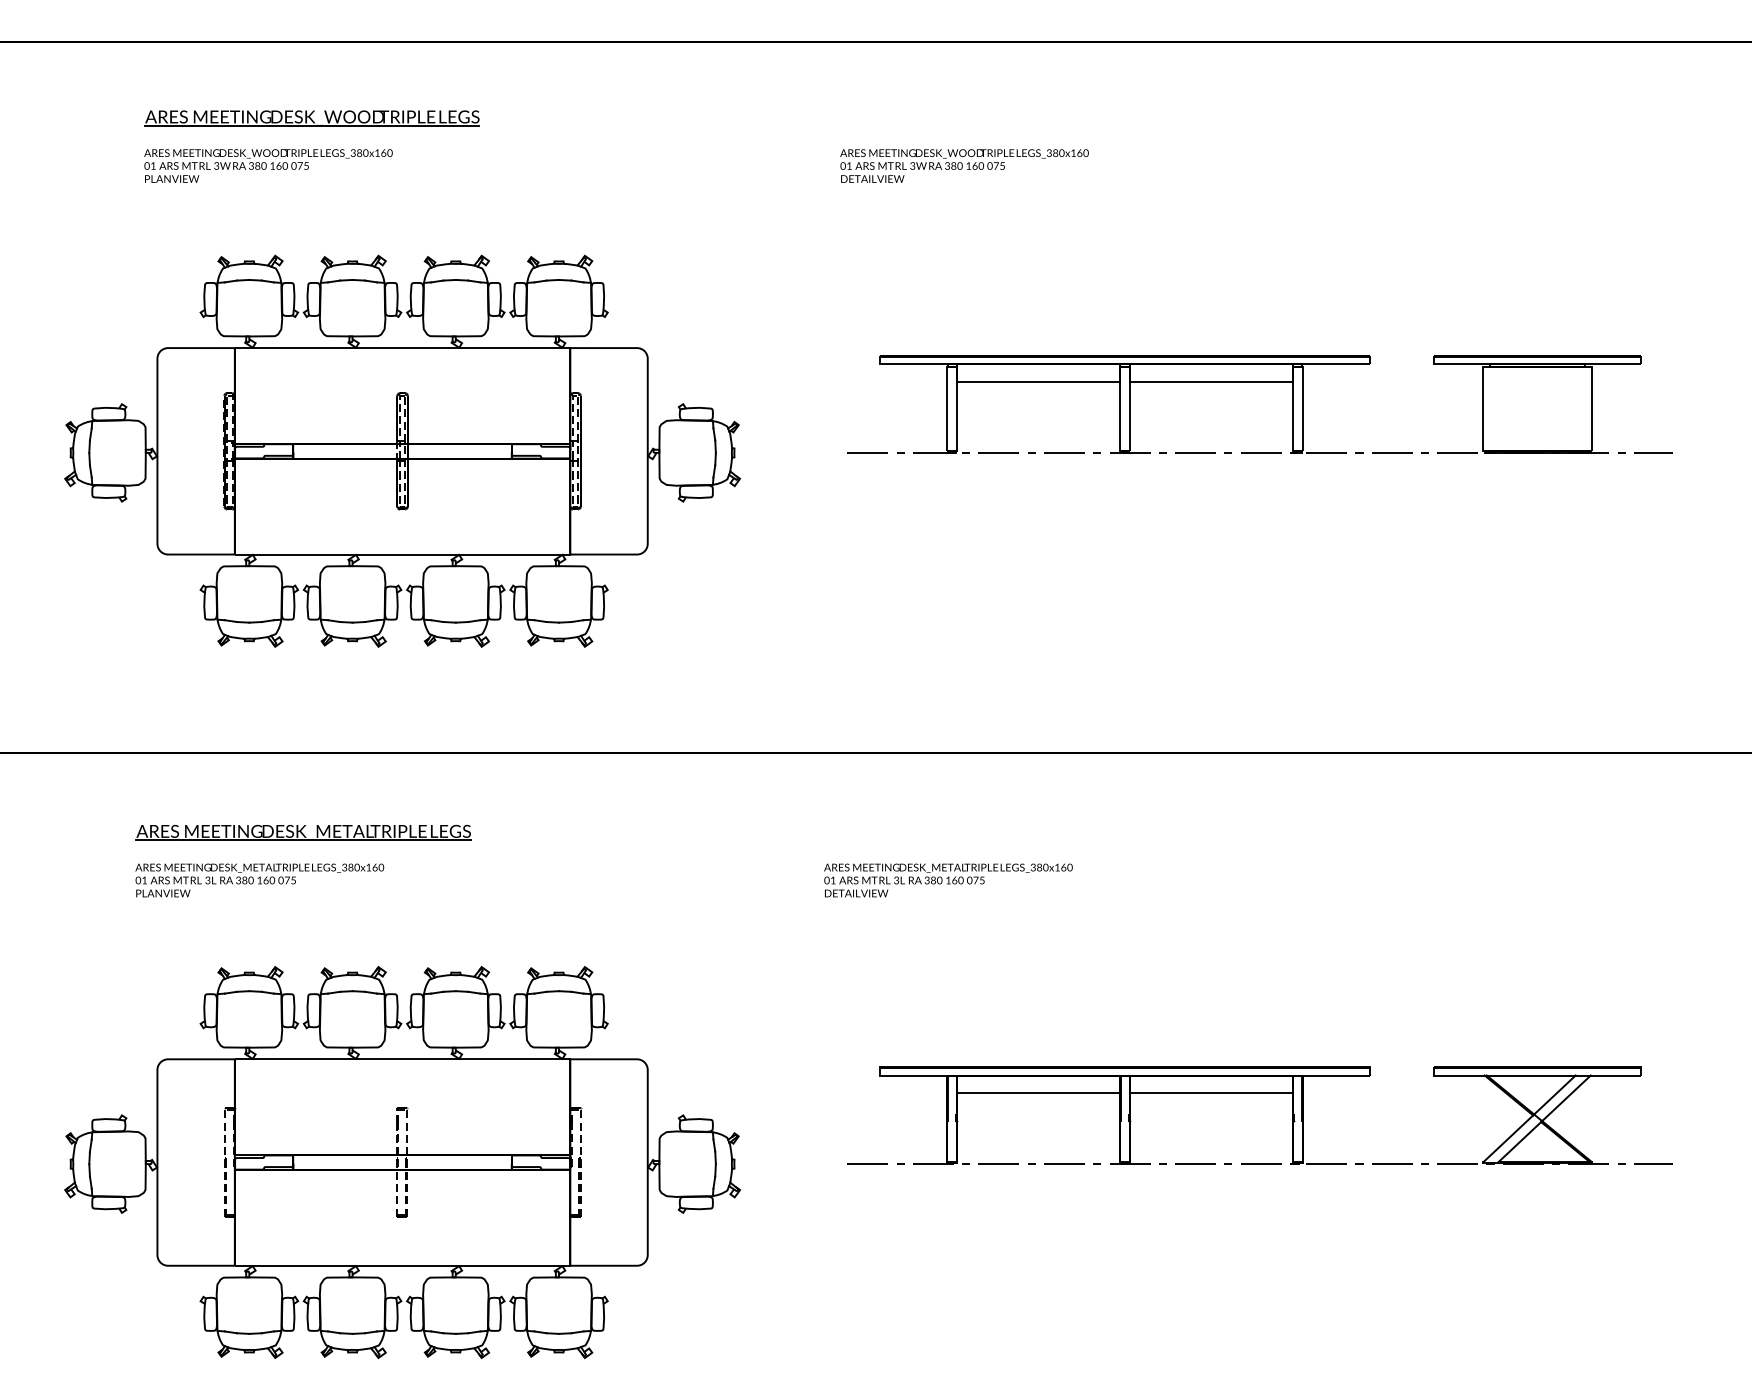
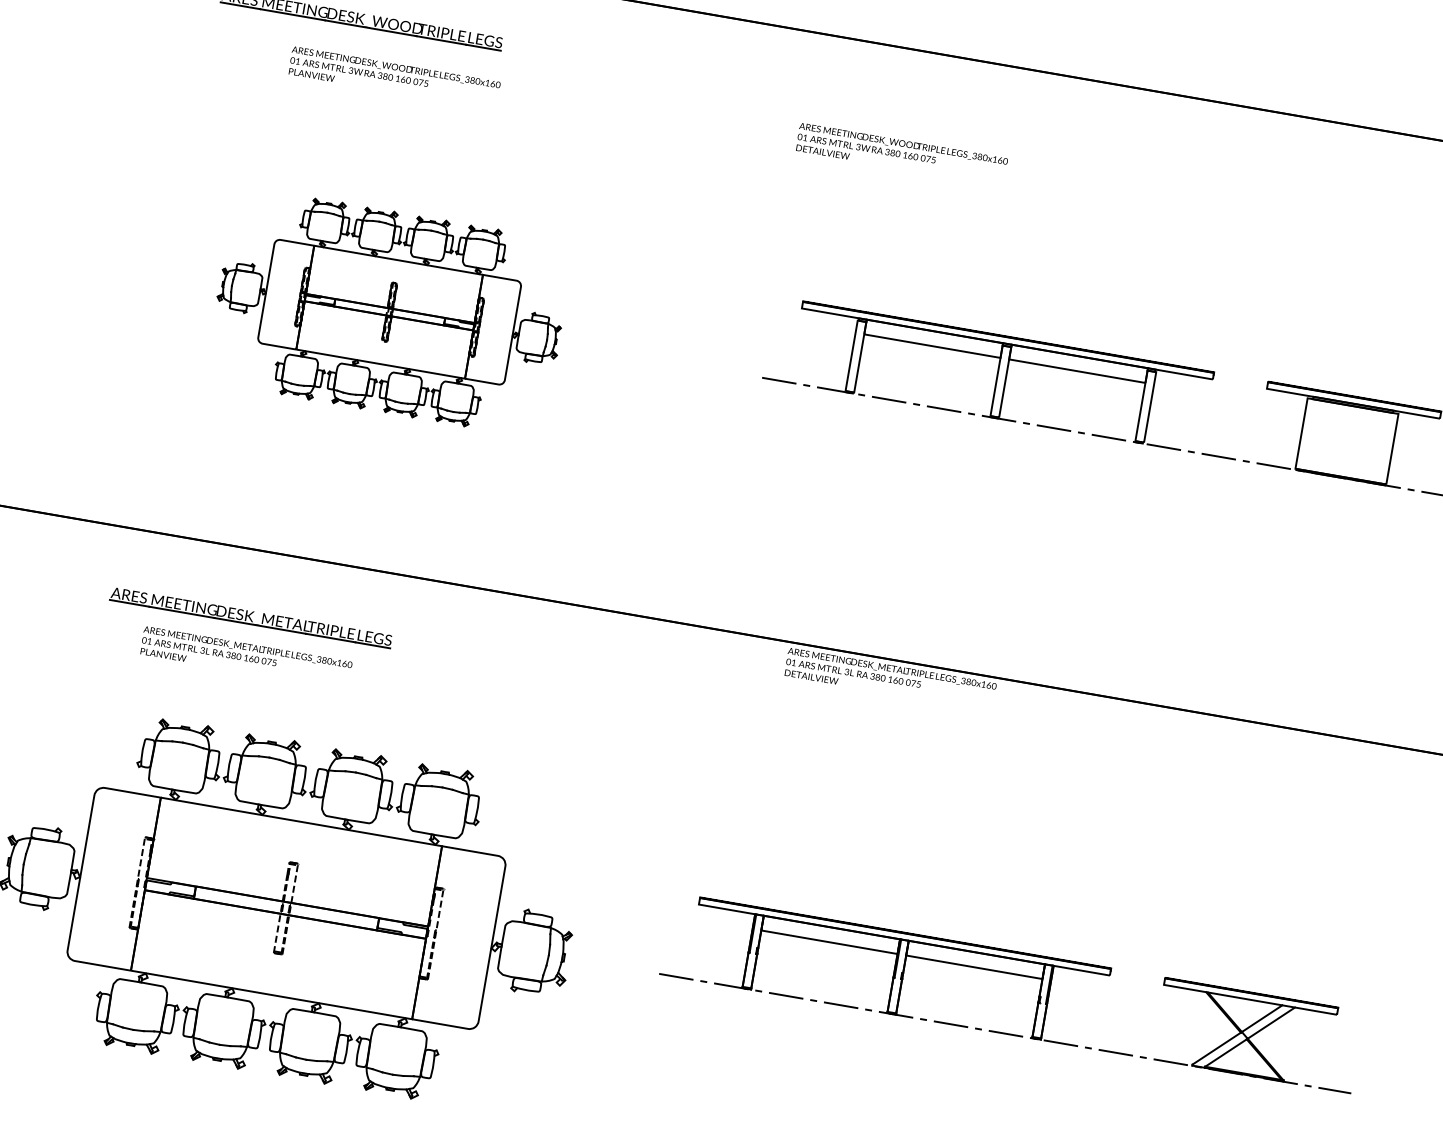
text: (268, 165) -> (394, 77), moved
part: (402, 450) -> (389, 311), size x0.6
text: (259, 880) -> (245, 657), moved
text: (948, 880) -> (890, 679), moved

